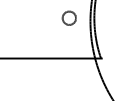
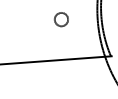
part: (68, 17) -> (60, 18), moved

